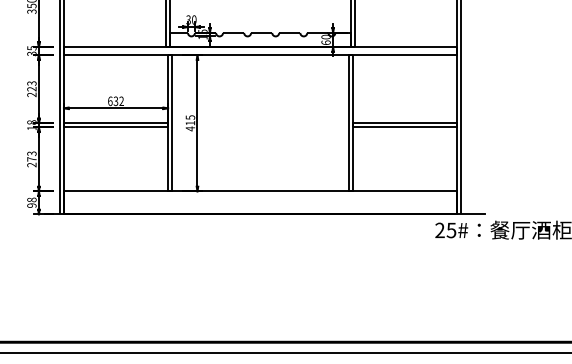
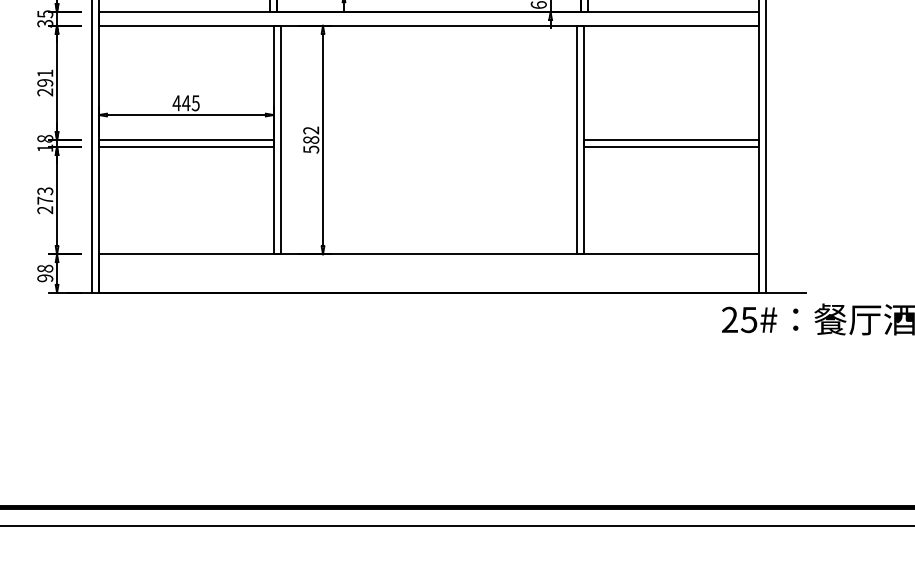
text: (31, 86) -> (44, 78), 223 -> 291
text: (115, 101) -> (185, 103), 632 -> 445
text: (190, 123) -> (311, 140), 415 -> 582

